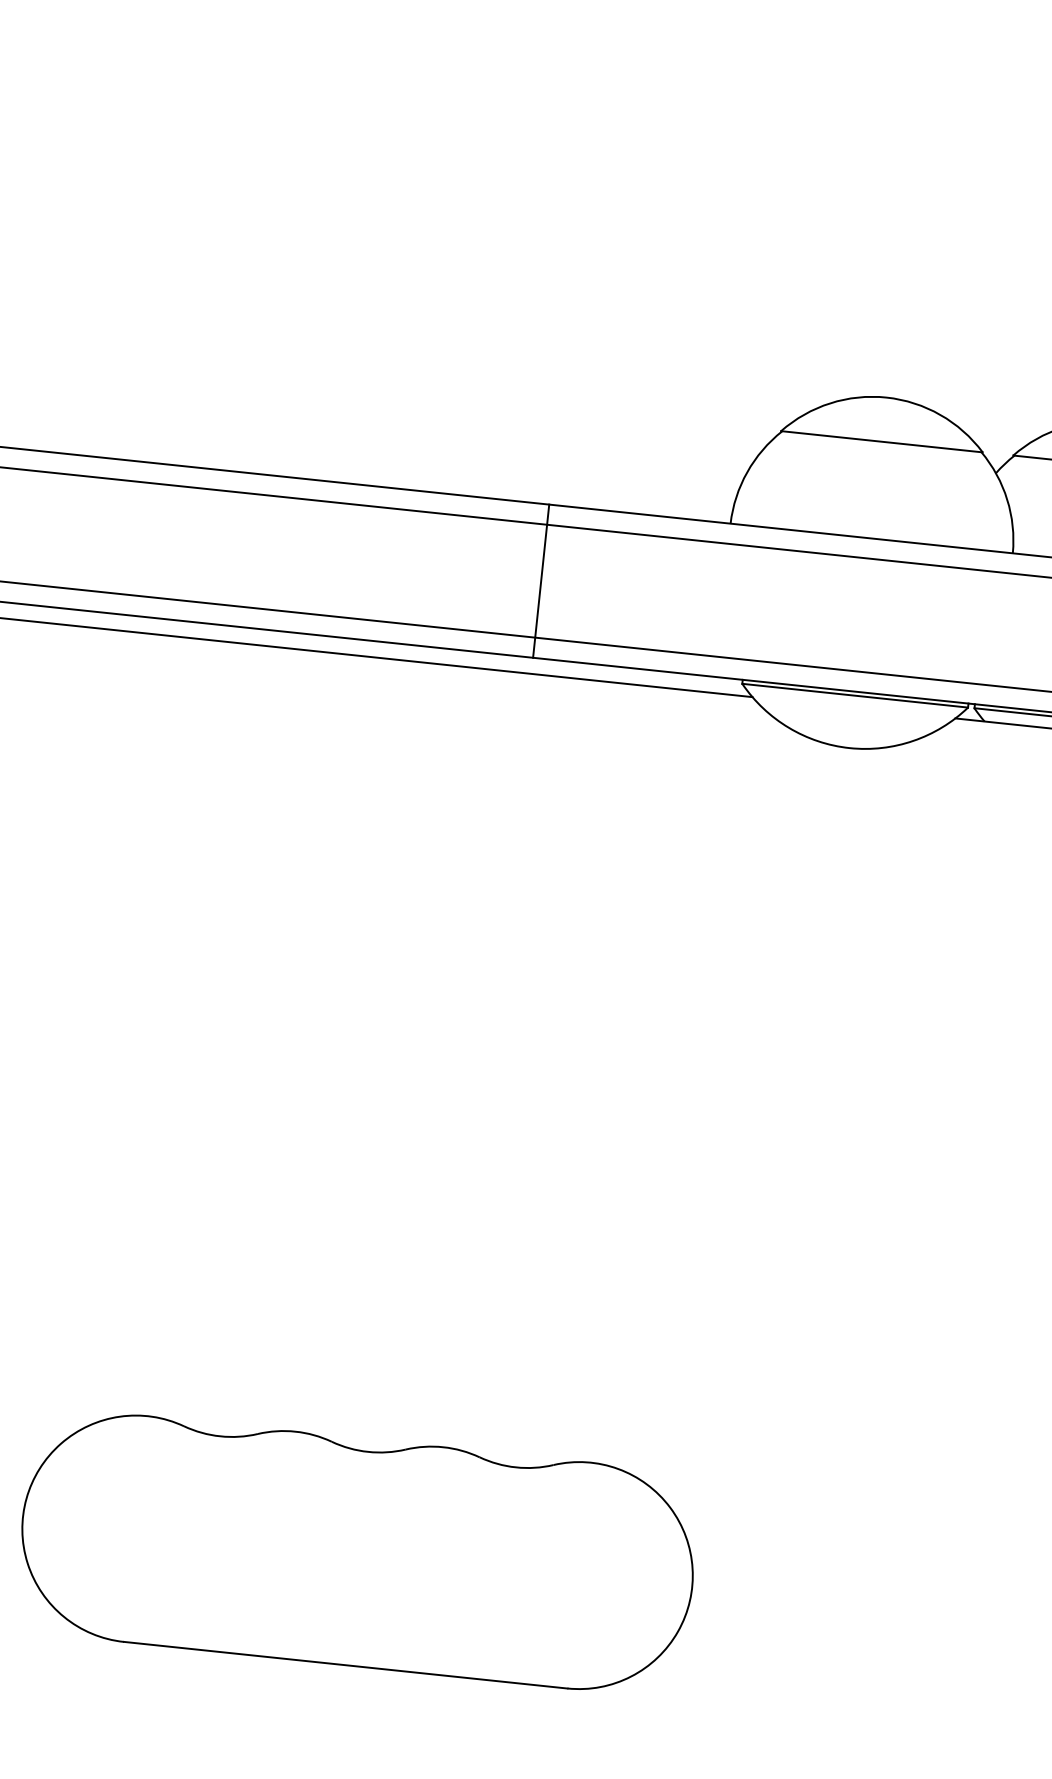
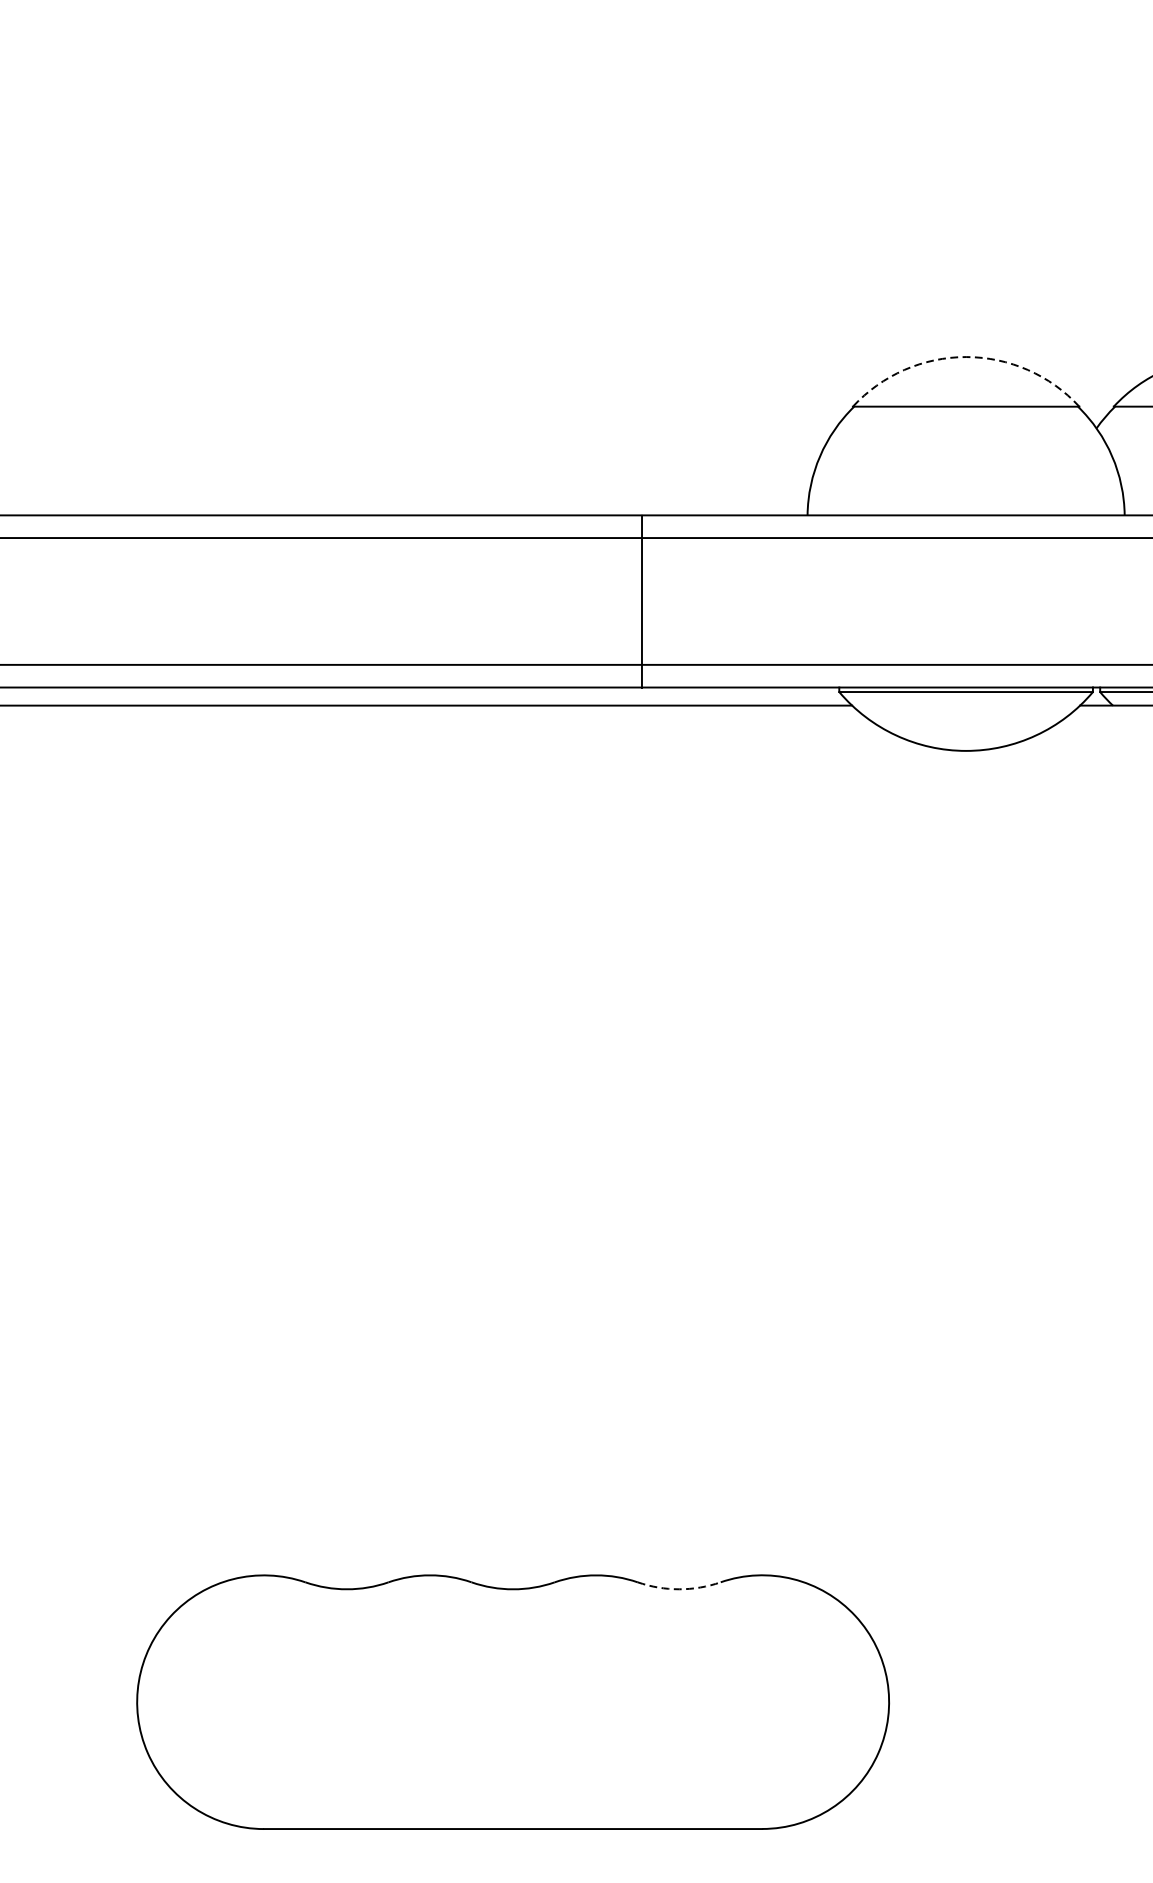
arc: (886, 397) -> (966, 356), solid -> dashed
line: (541, 580) -> (642, 601), moved
arc: (515, 1467) -> (678, 1589), solid -> dashed

